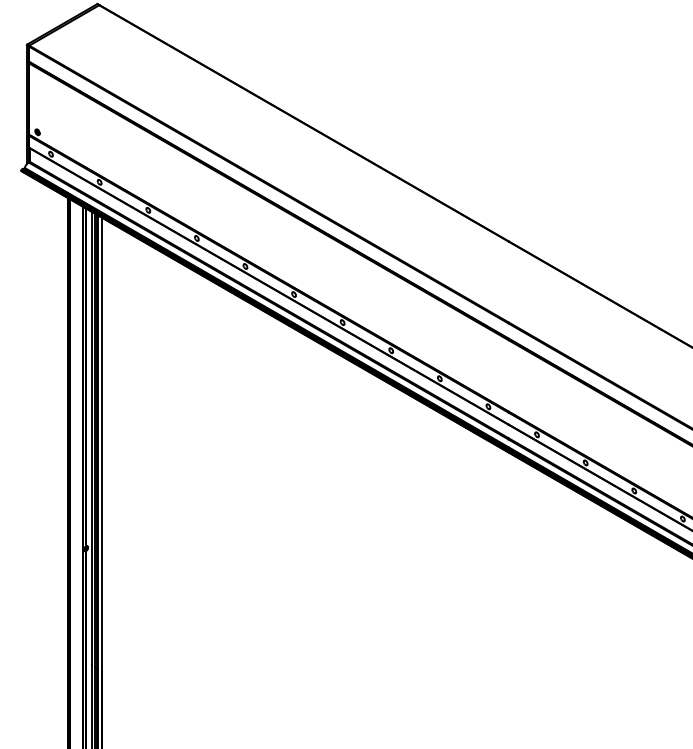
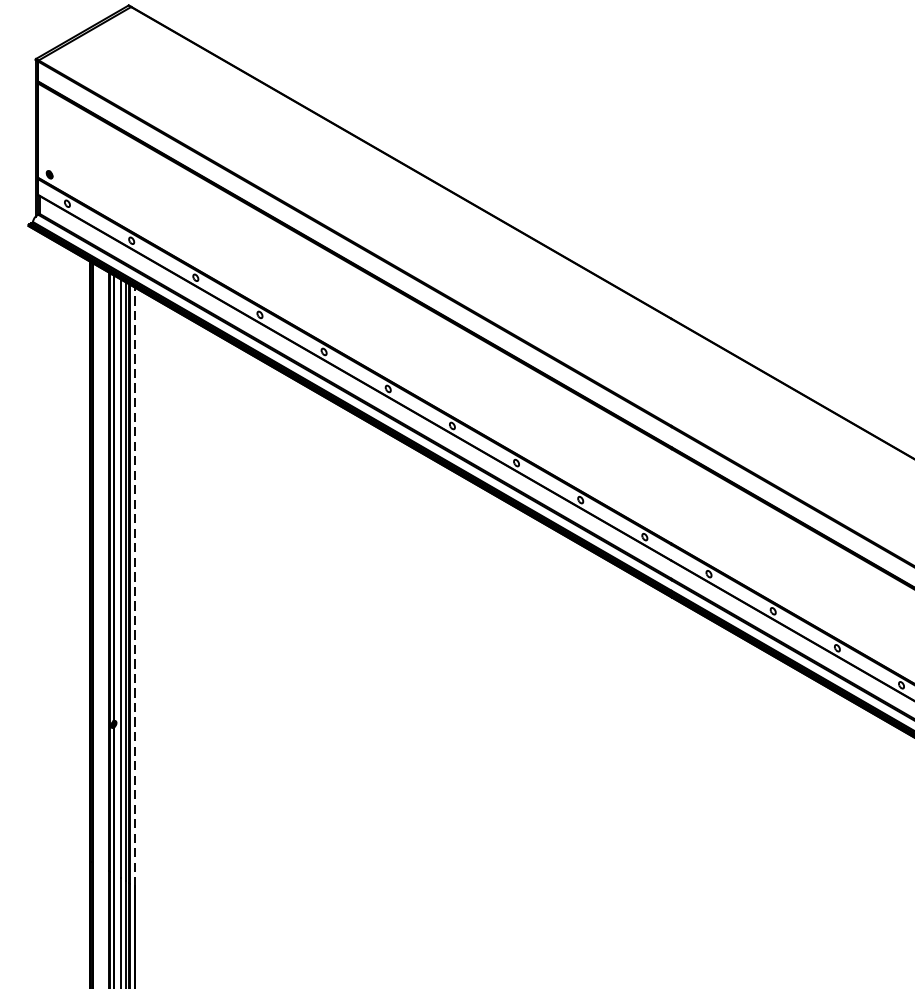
line: (102, 444) -> (135, 586), solid -> dashed

